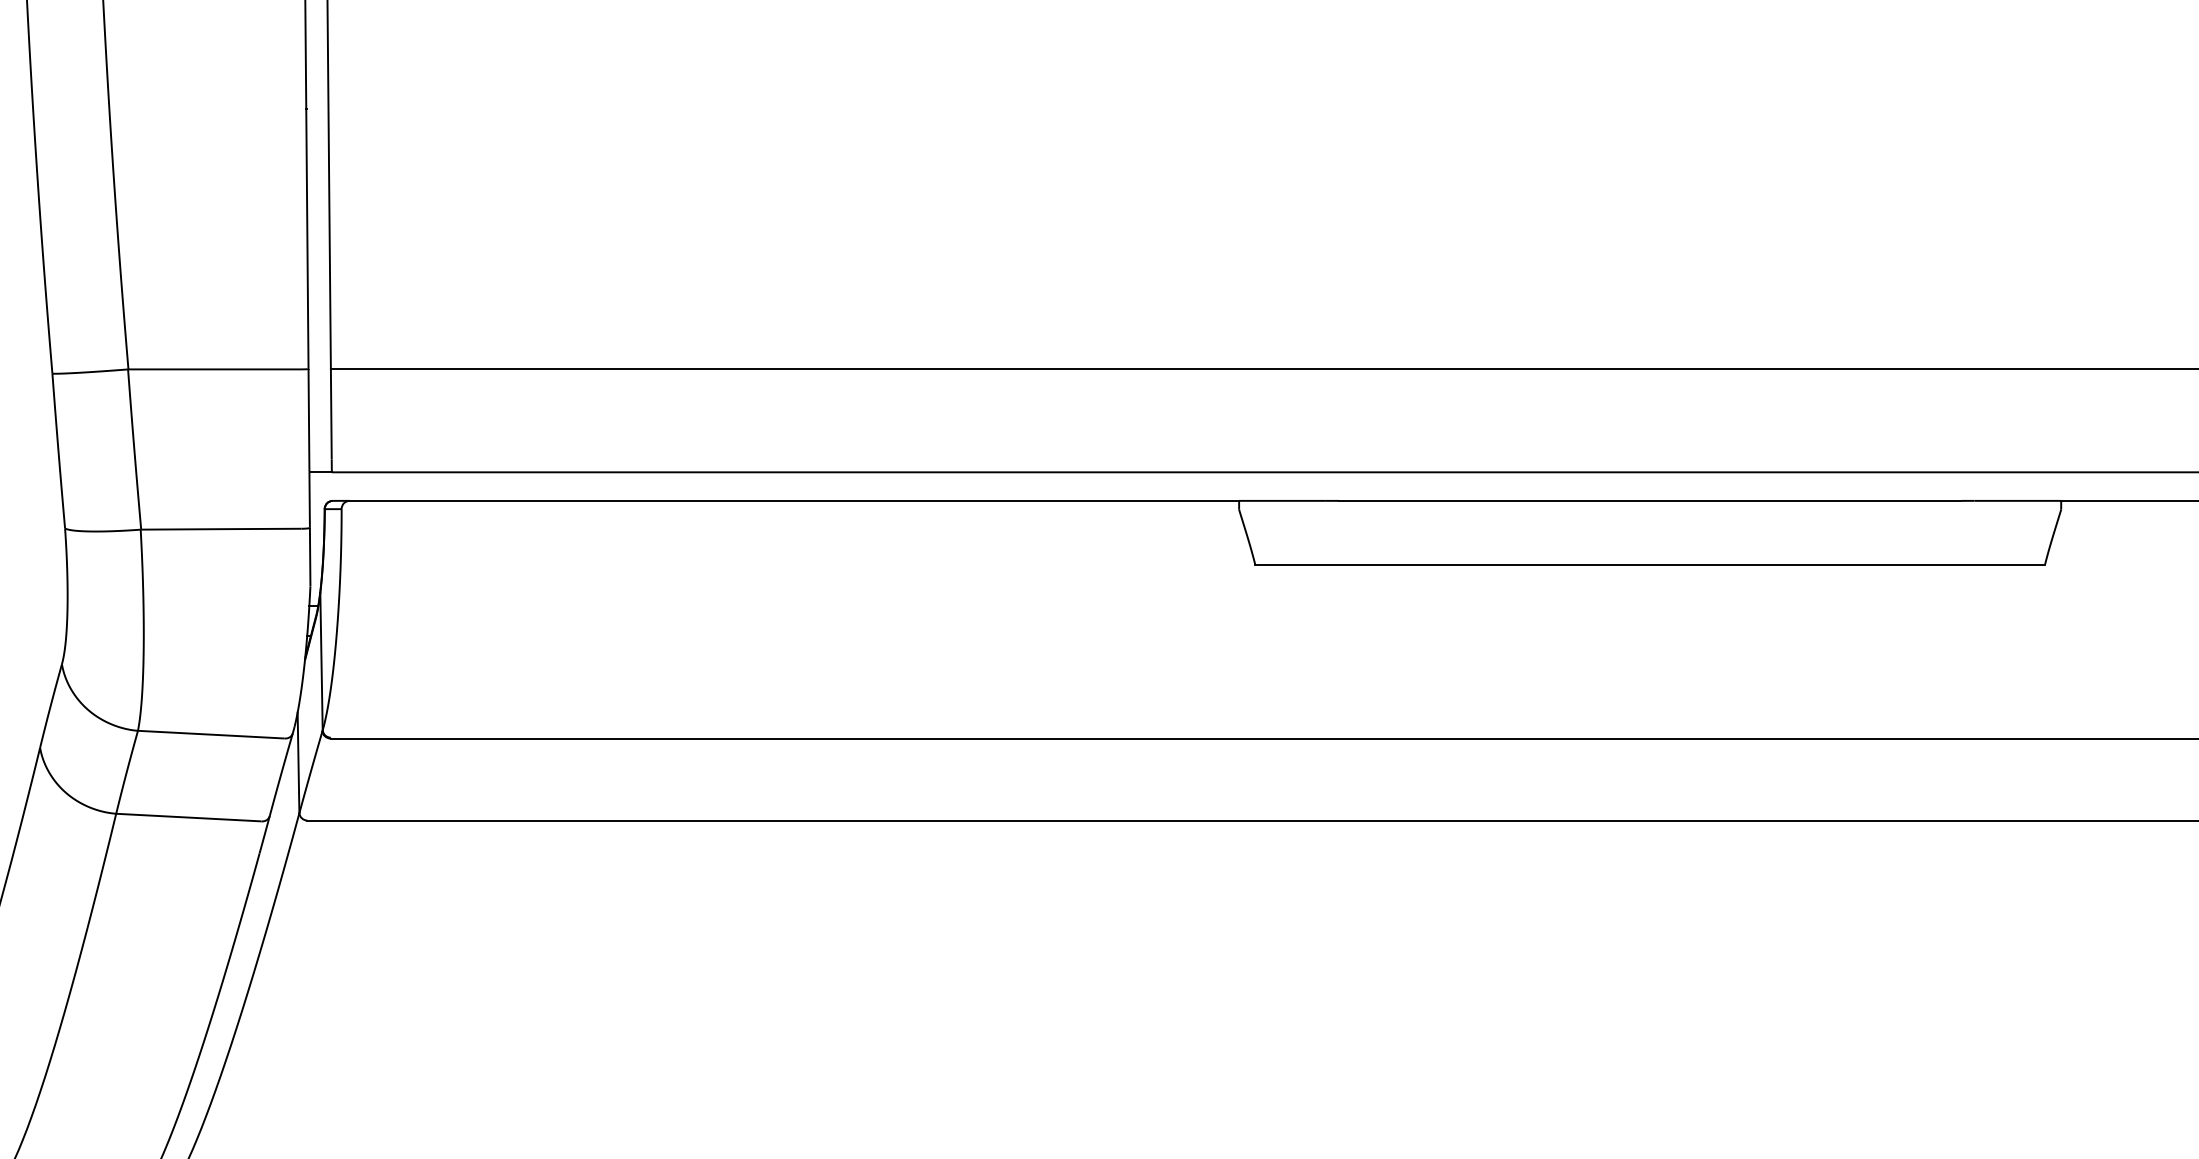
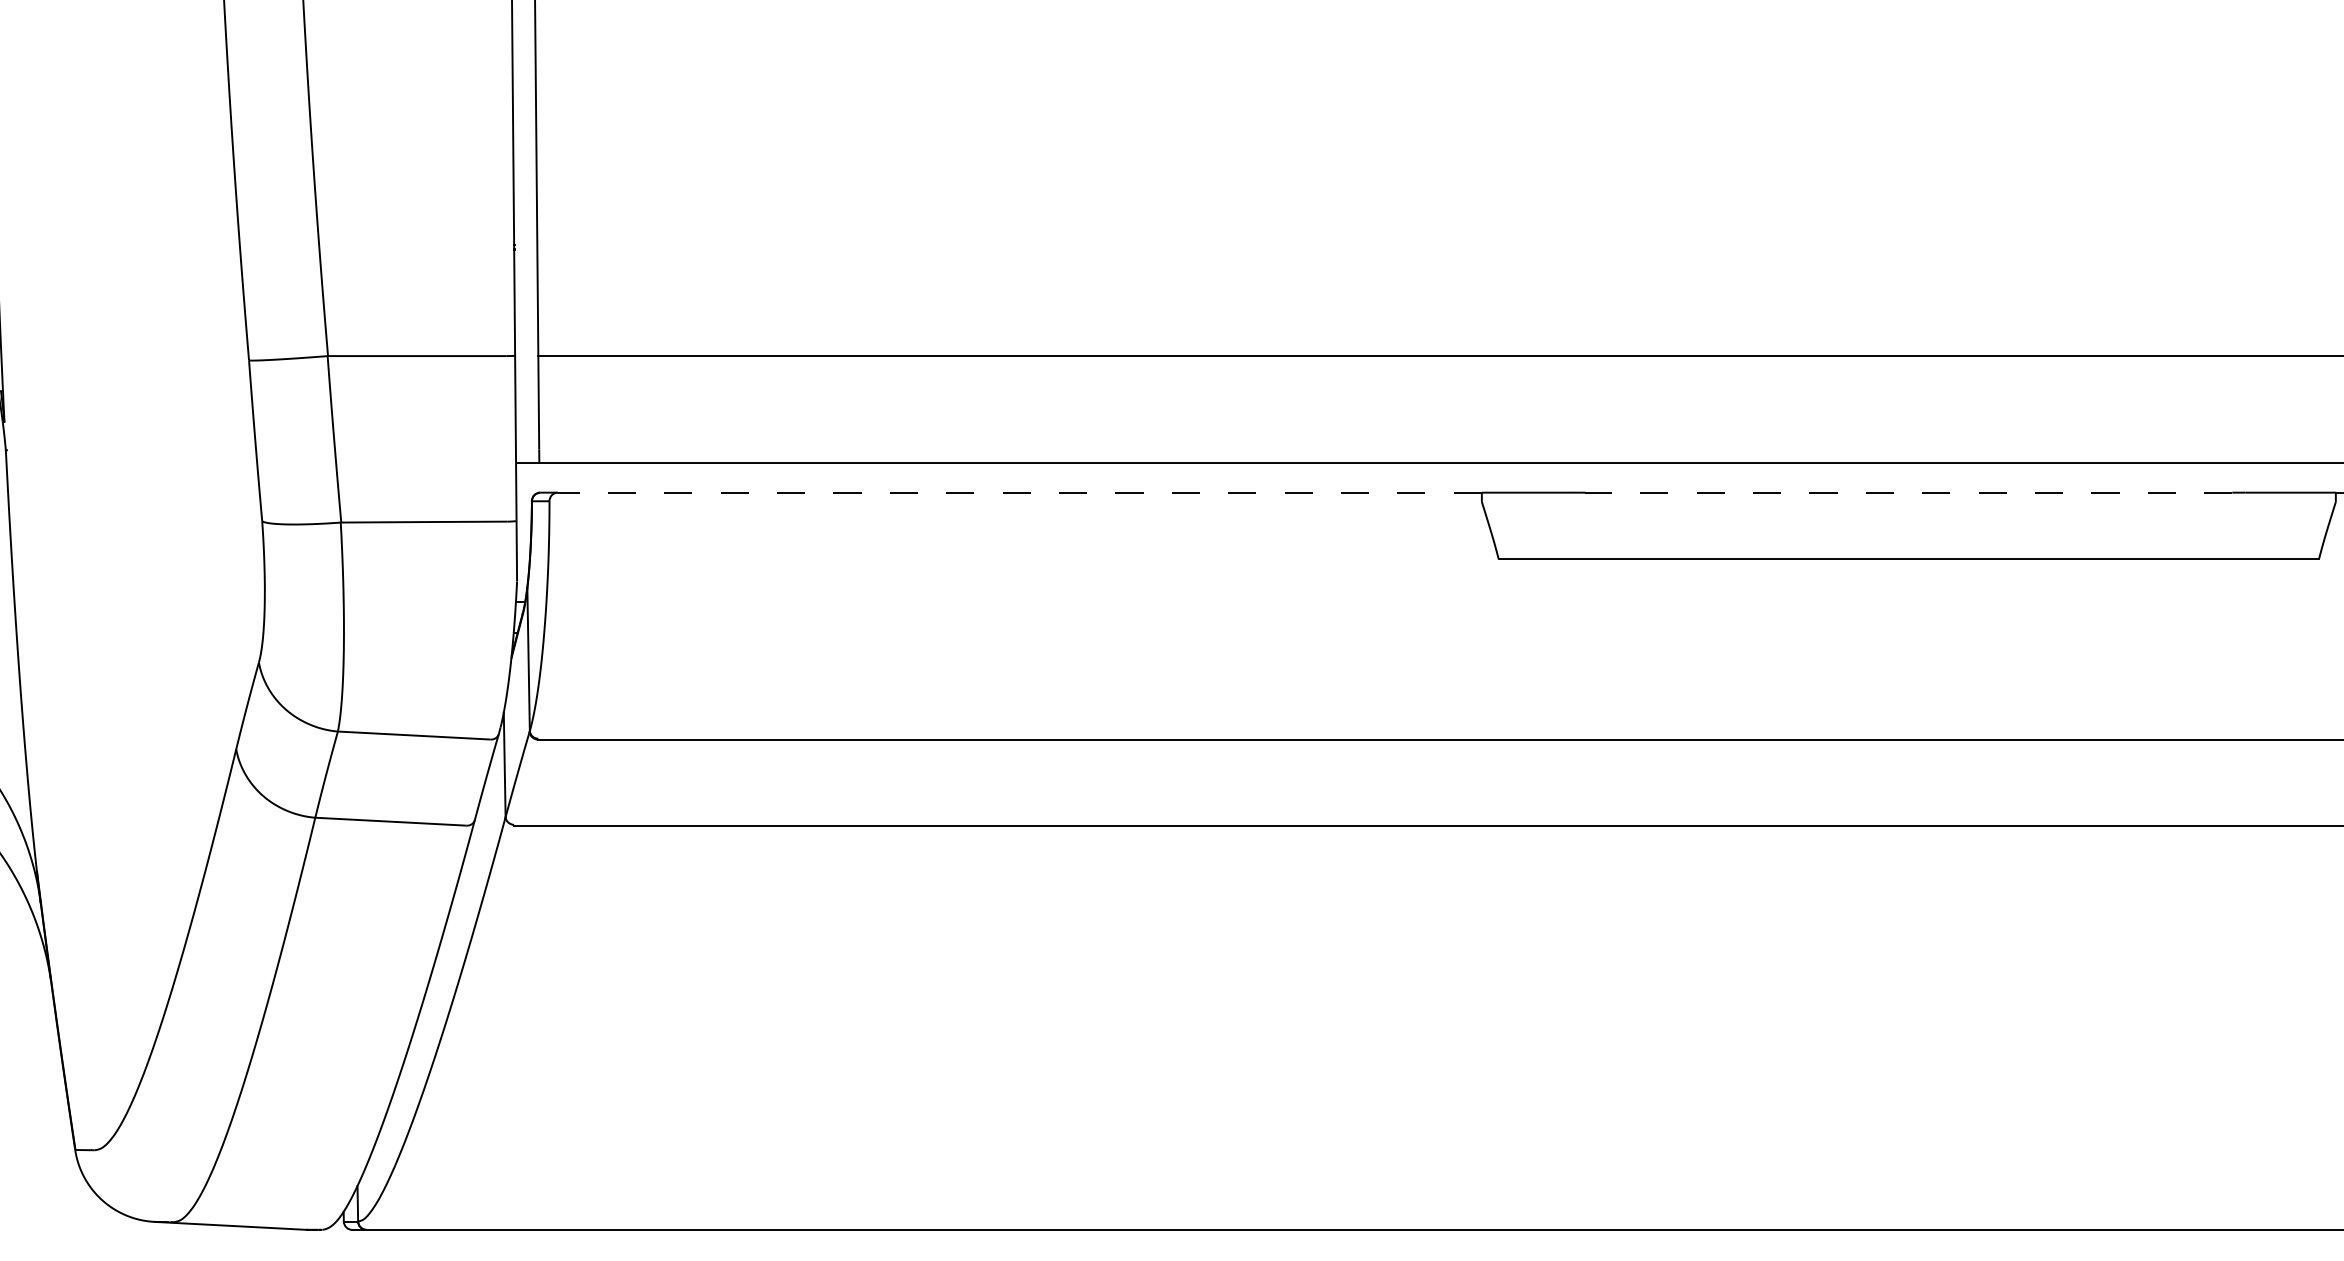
line: (794, 500) -> (1019, 492), solid -> dashed
line: (1649, 500) -> (1908, 492), solid -> dashed

